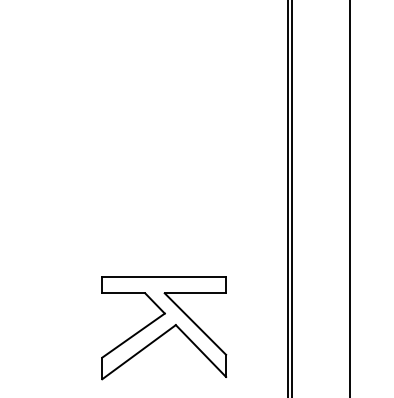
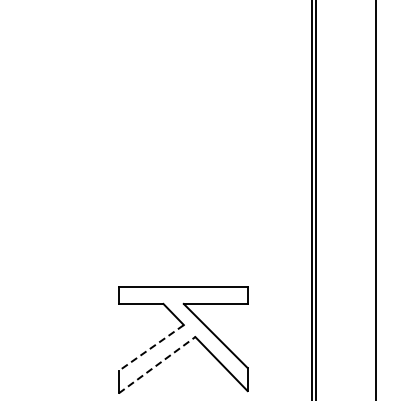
line: (133, 335) -> (151, 347), solid -> dashed
line: (139, 352) -> (157, 365), solid -> dashed

